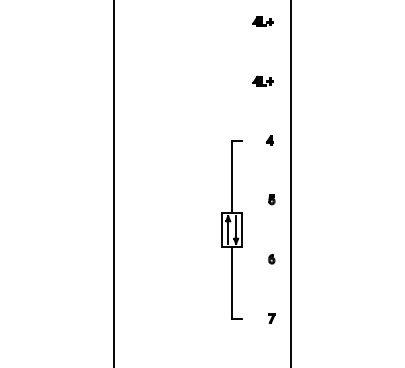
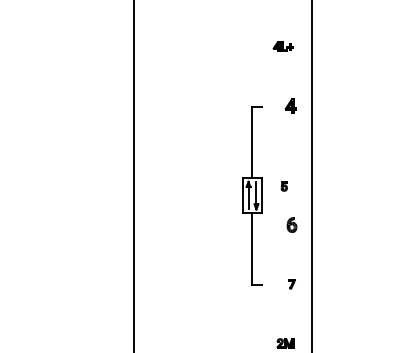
part: (269, 140) -> (289, 106), size x1.6
part: (271, 199) -> (283, 186), moved
part: (271, 258) -> (291, 224), size x1.6

